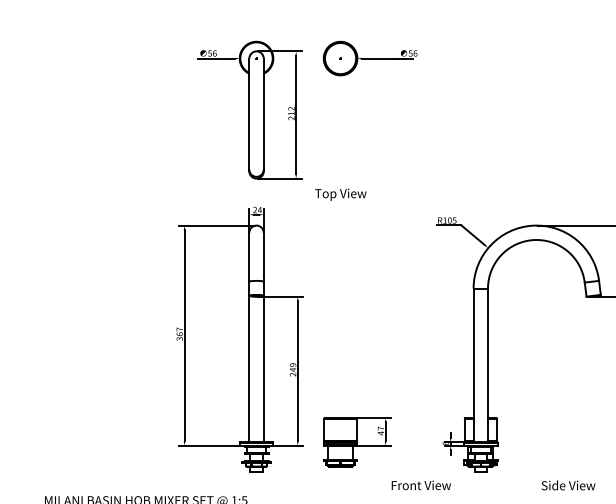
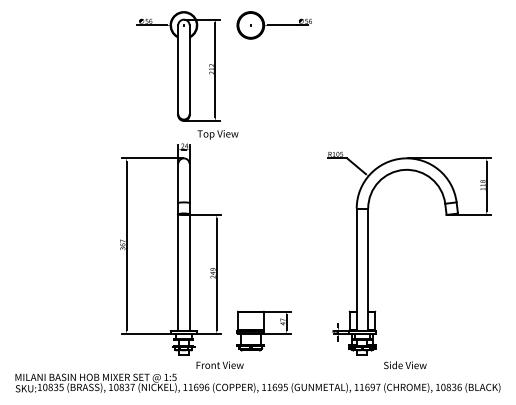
text: (340, 194) -> (217, 134), moved
text: (420, 484) -> (219, 364), moved
text: (568, 485) -> (405, 365), moved

